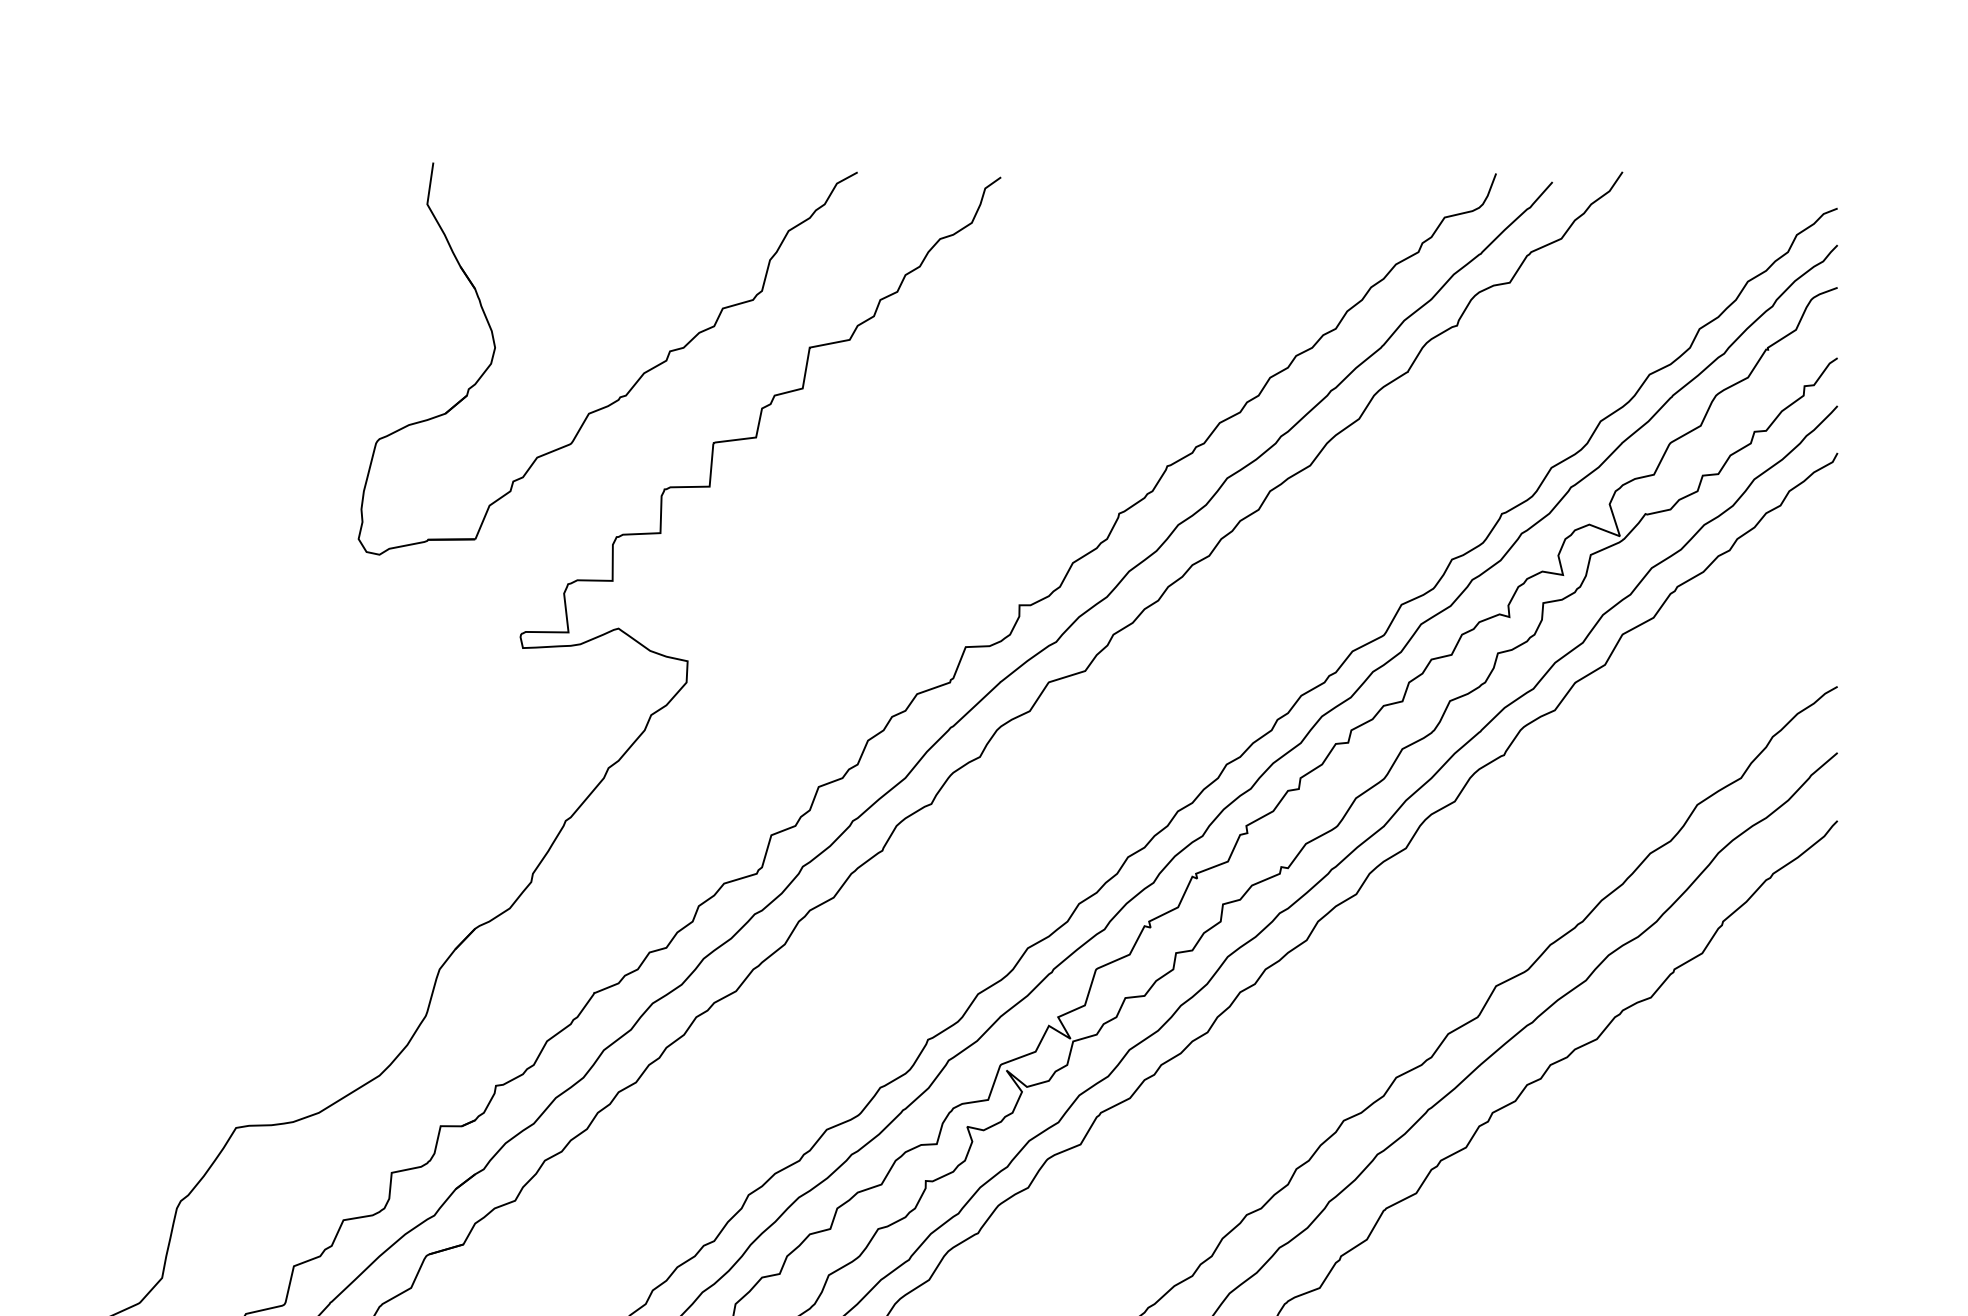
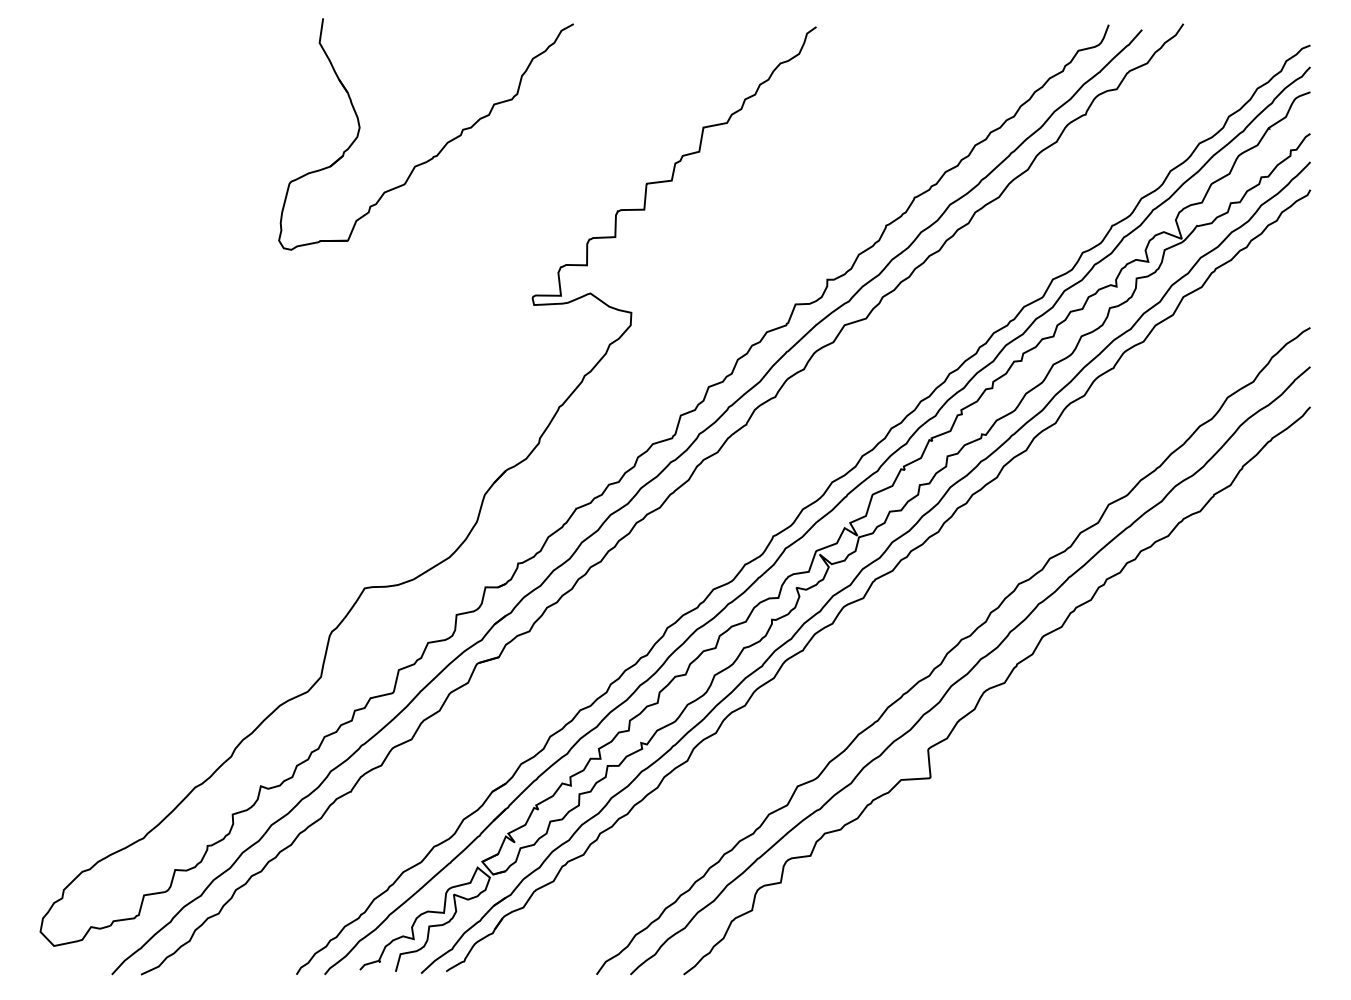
part: (632, 384) -> (440, 149), moved

